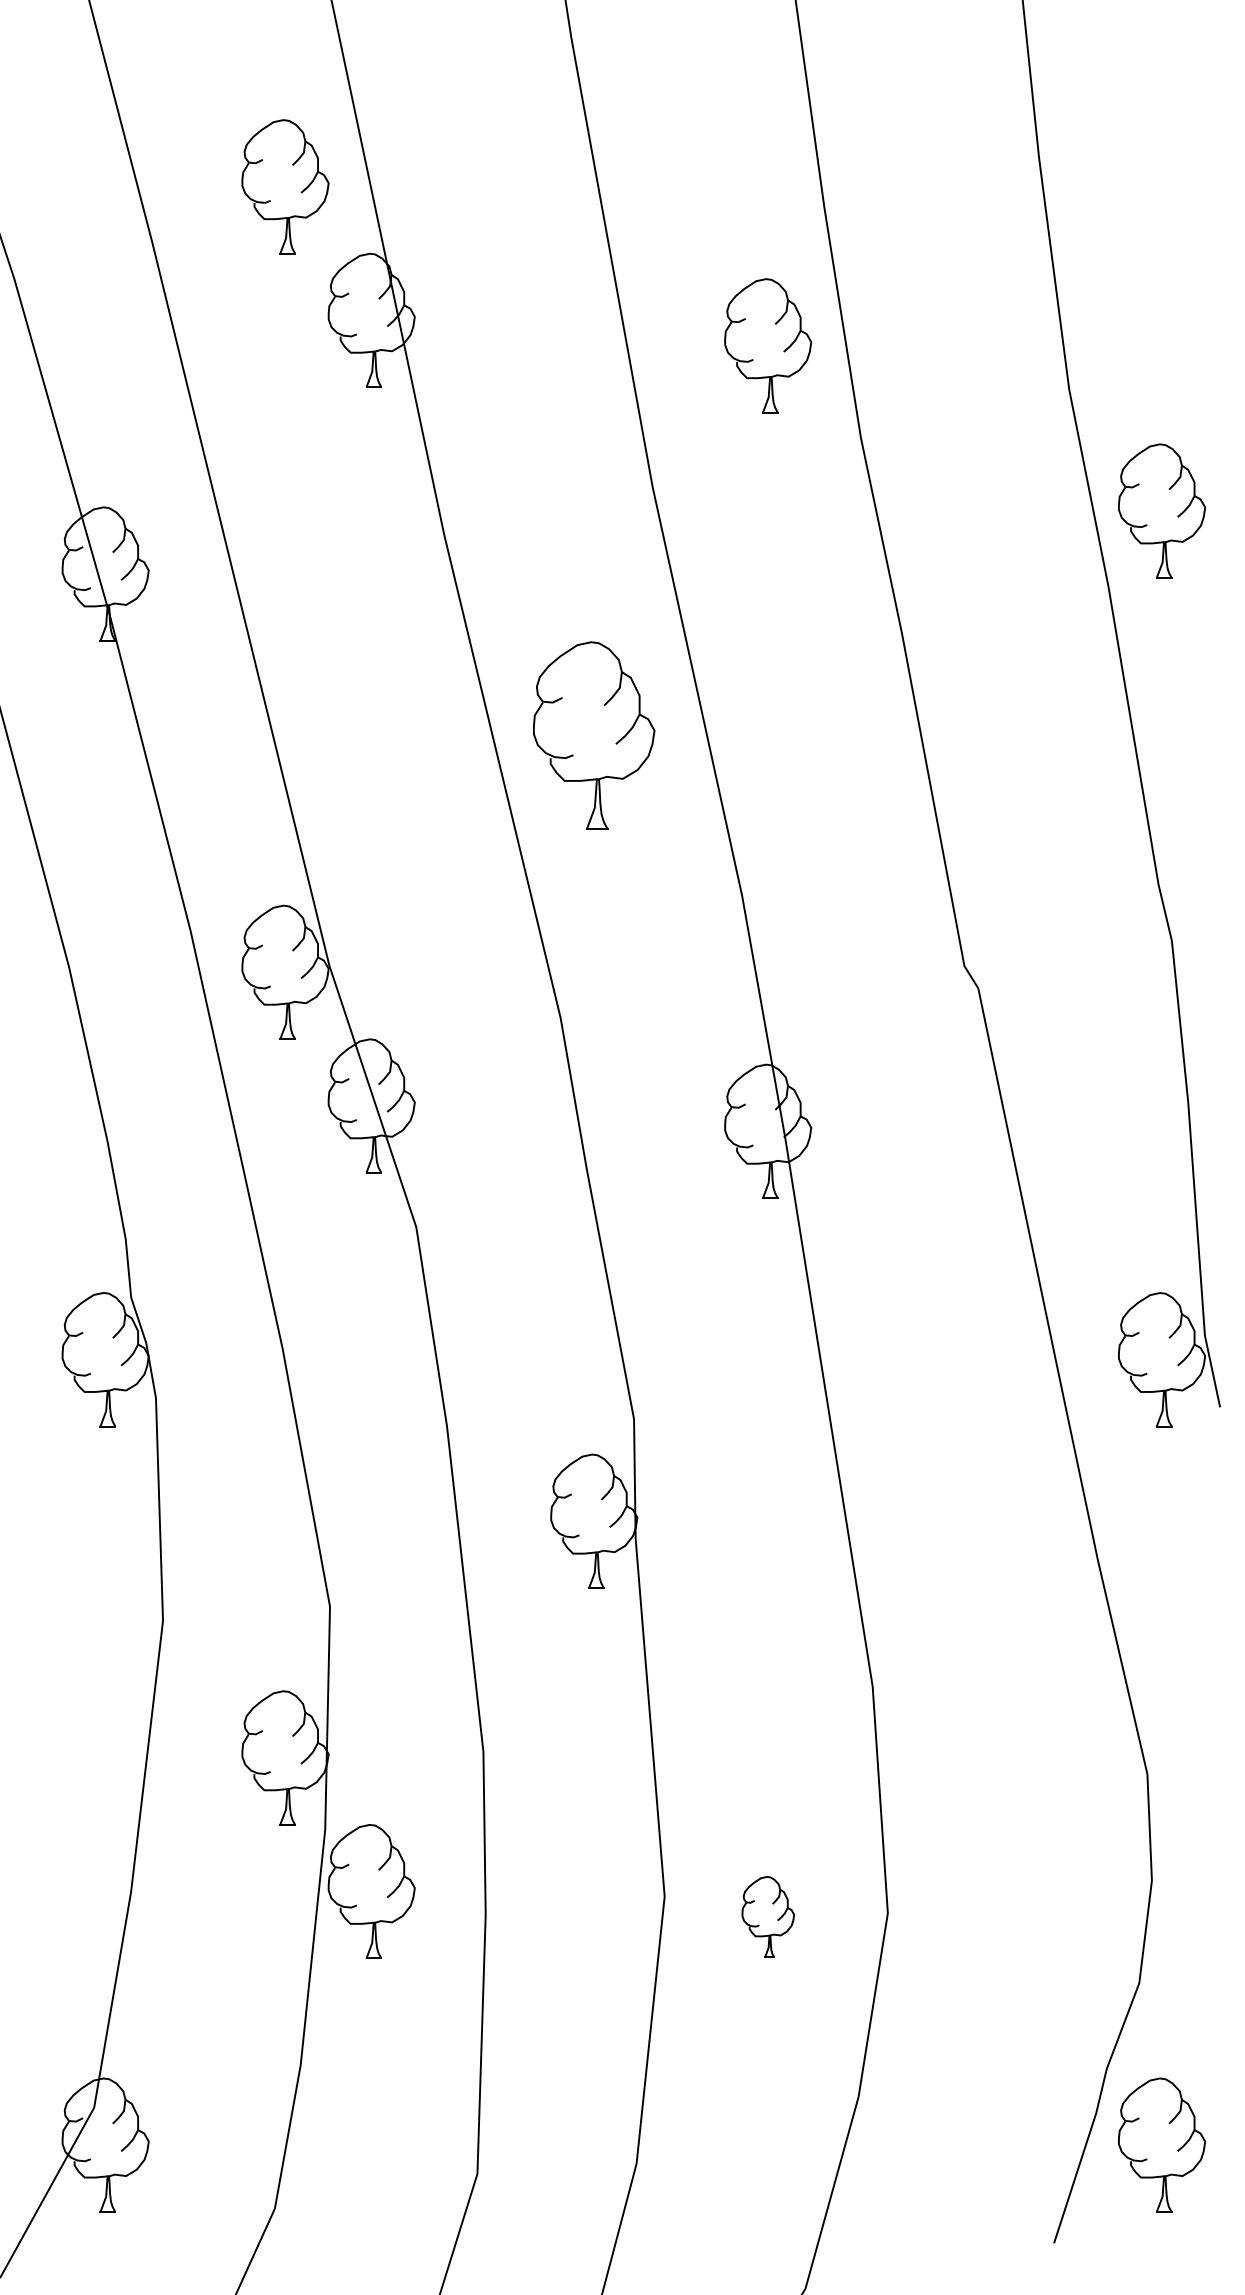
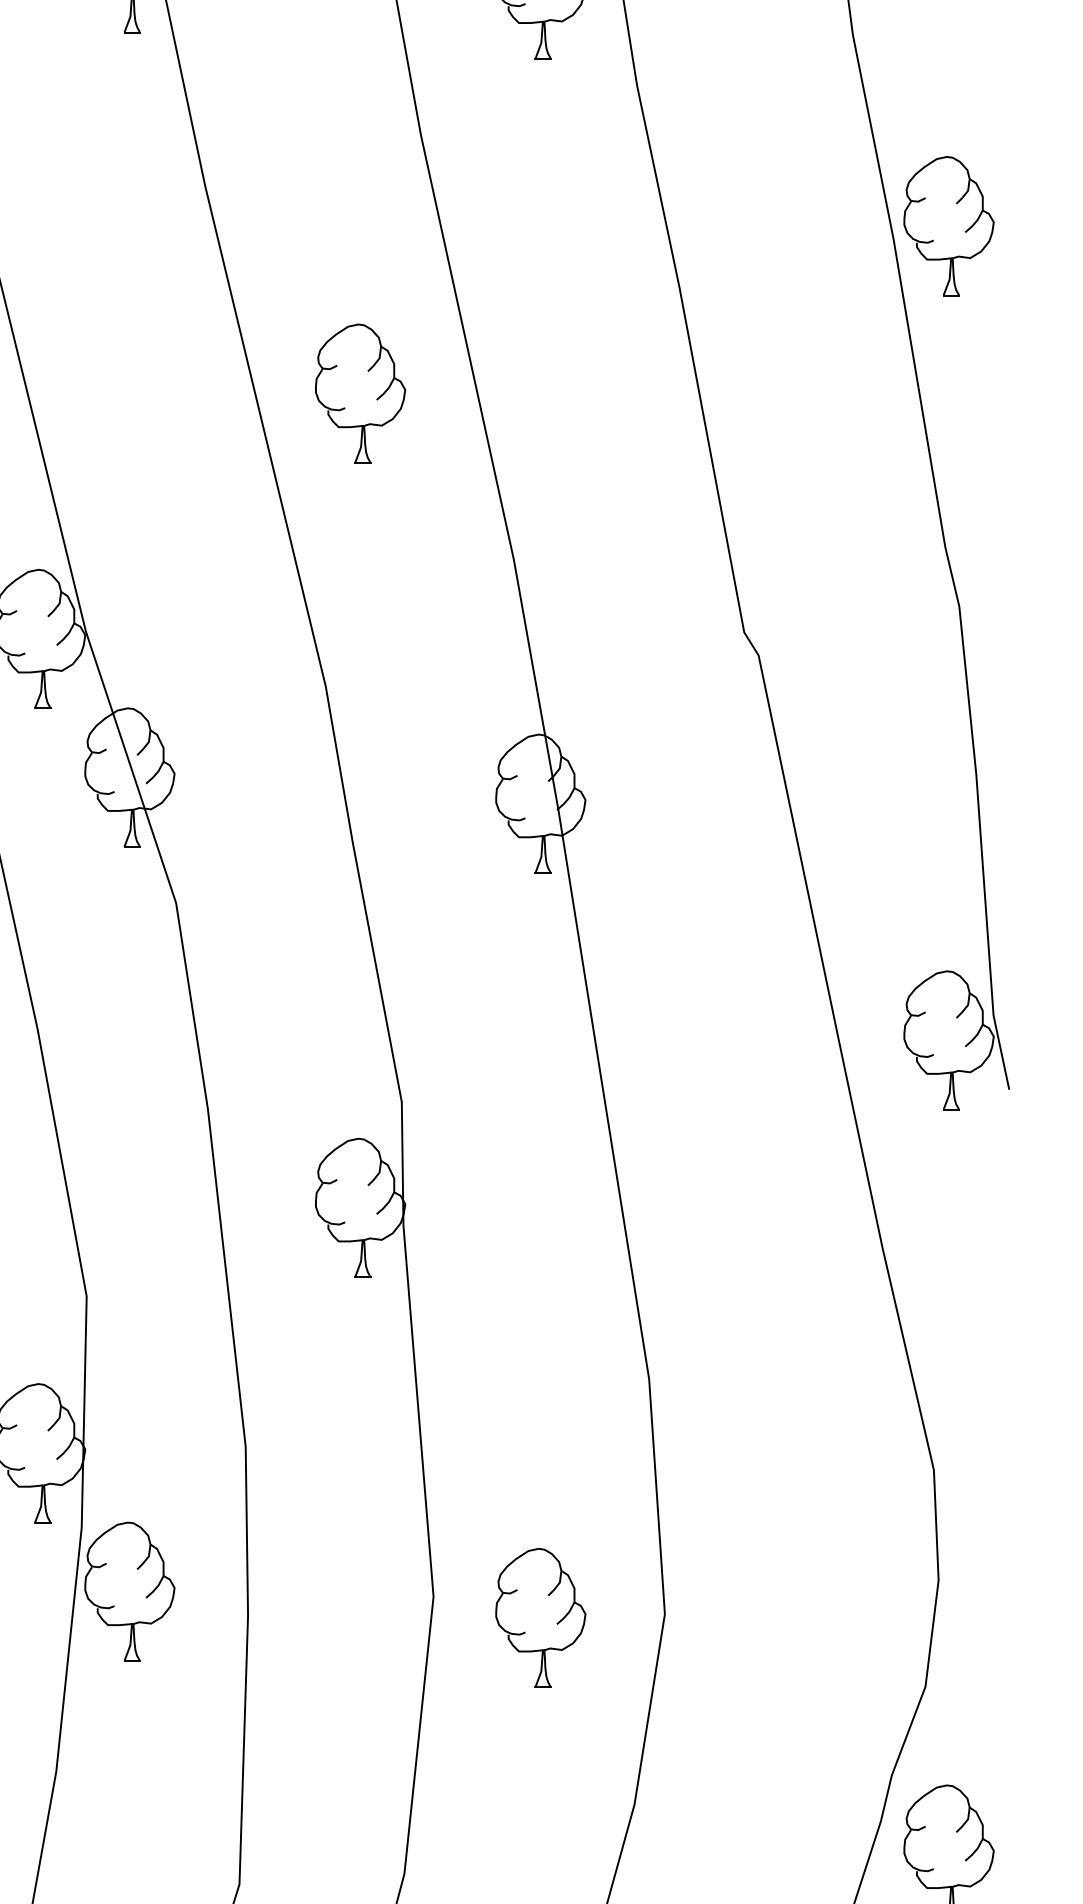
part: (1162, 510) -> (949, 225), moved
part: (594, 735) -> (360, 393), size x0.71
part: (768, 1916) -> (541, 1617), size x1.67

